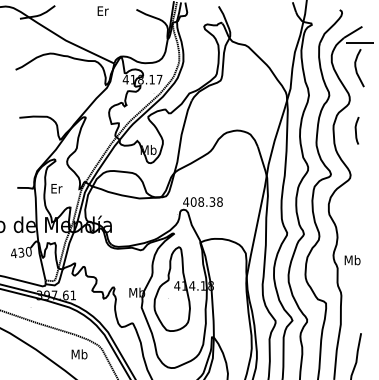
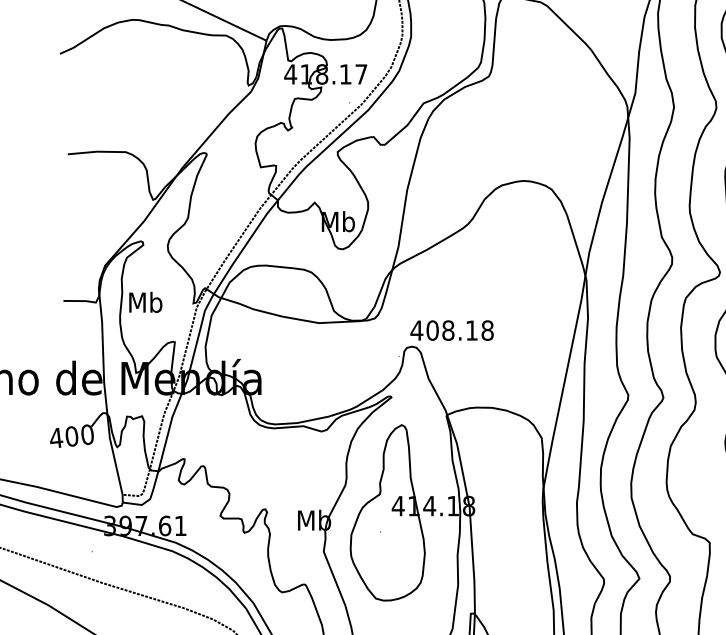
text: (56, 188) -> (145, 302), Er -> Mb
text: (212, 201) -> (471, 329), 408.38 -> 408.18
text: (21, 252) -> (72, 436), 430 -> 400

